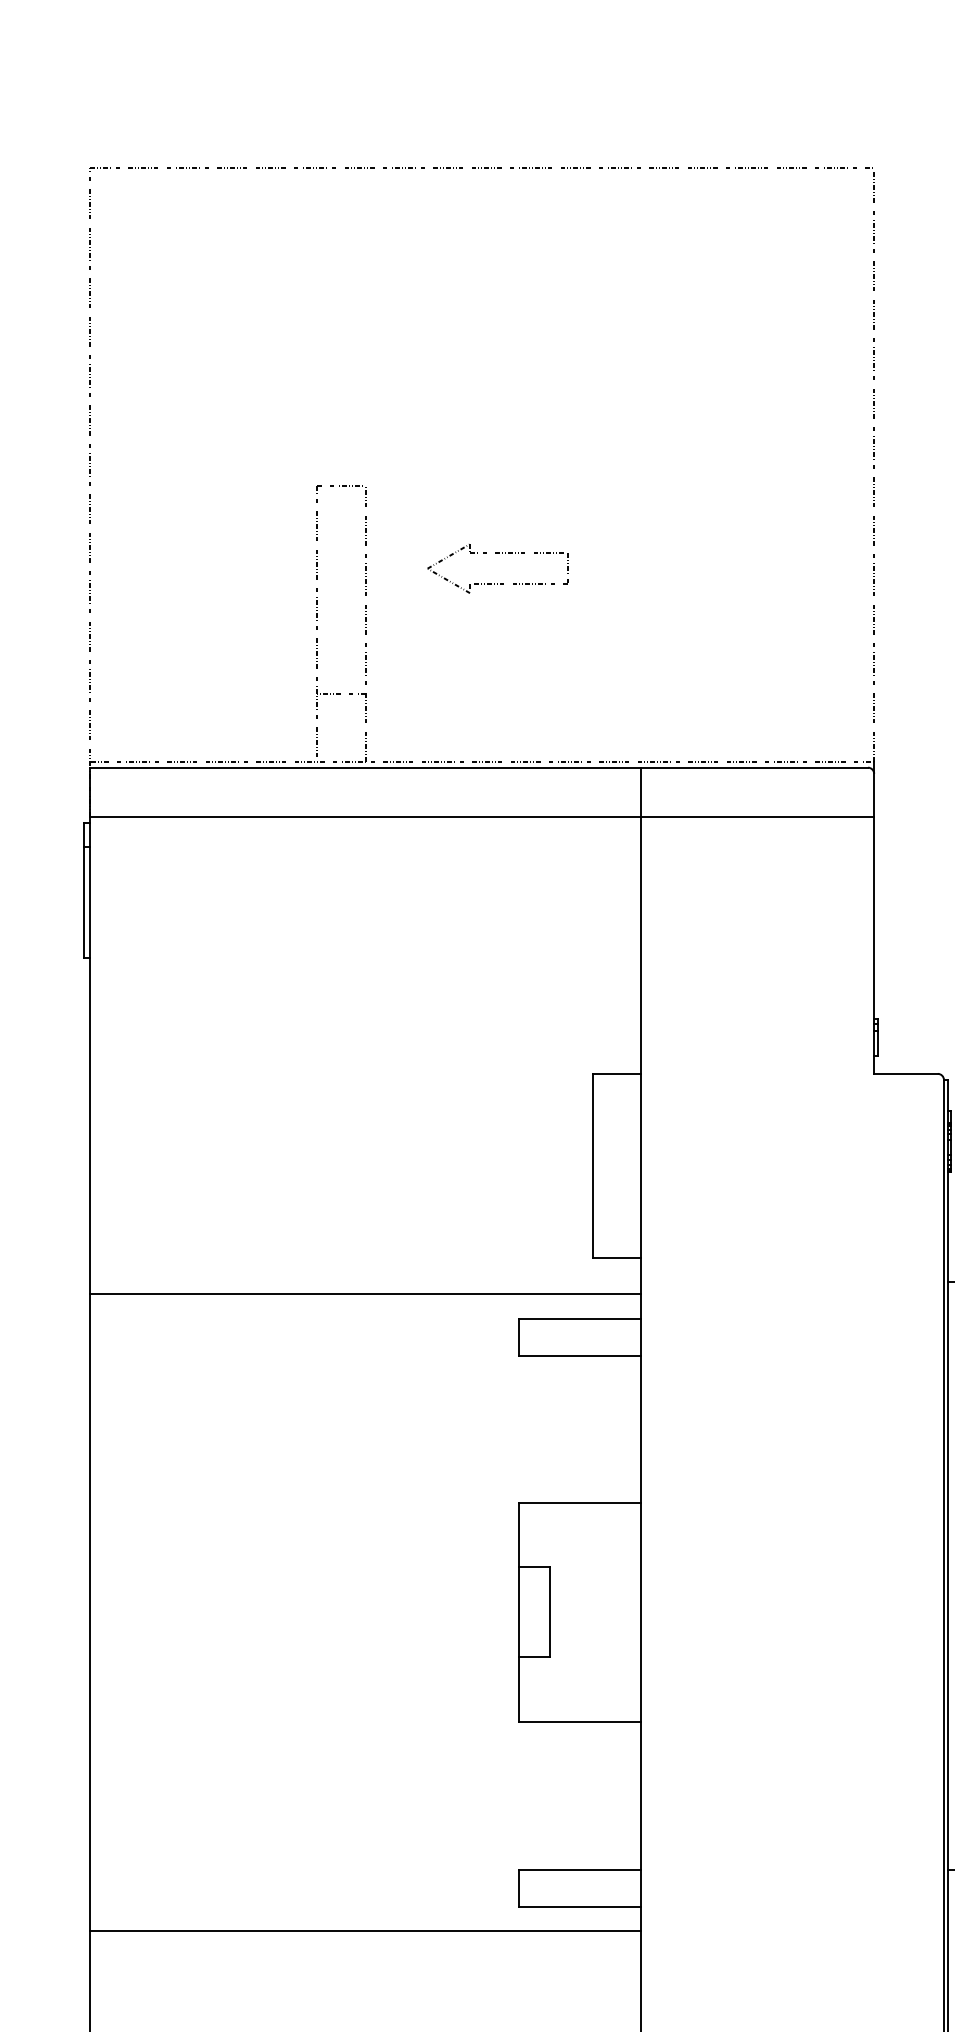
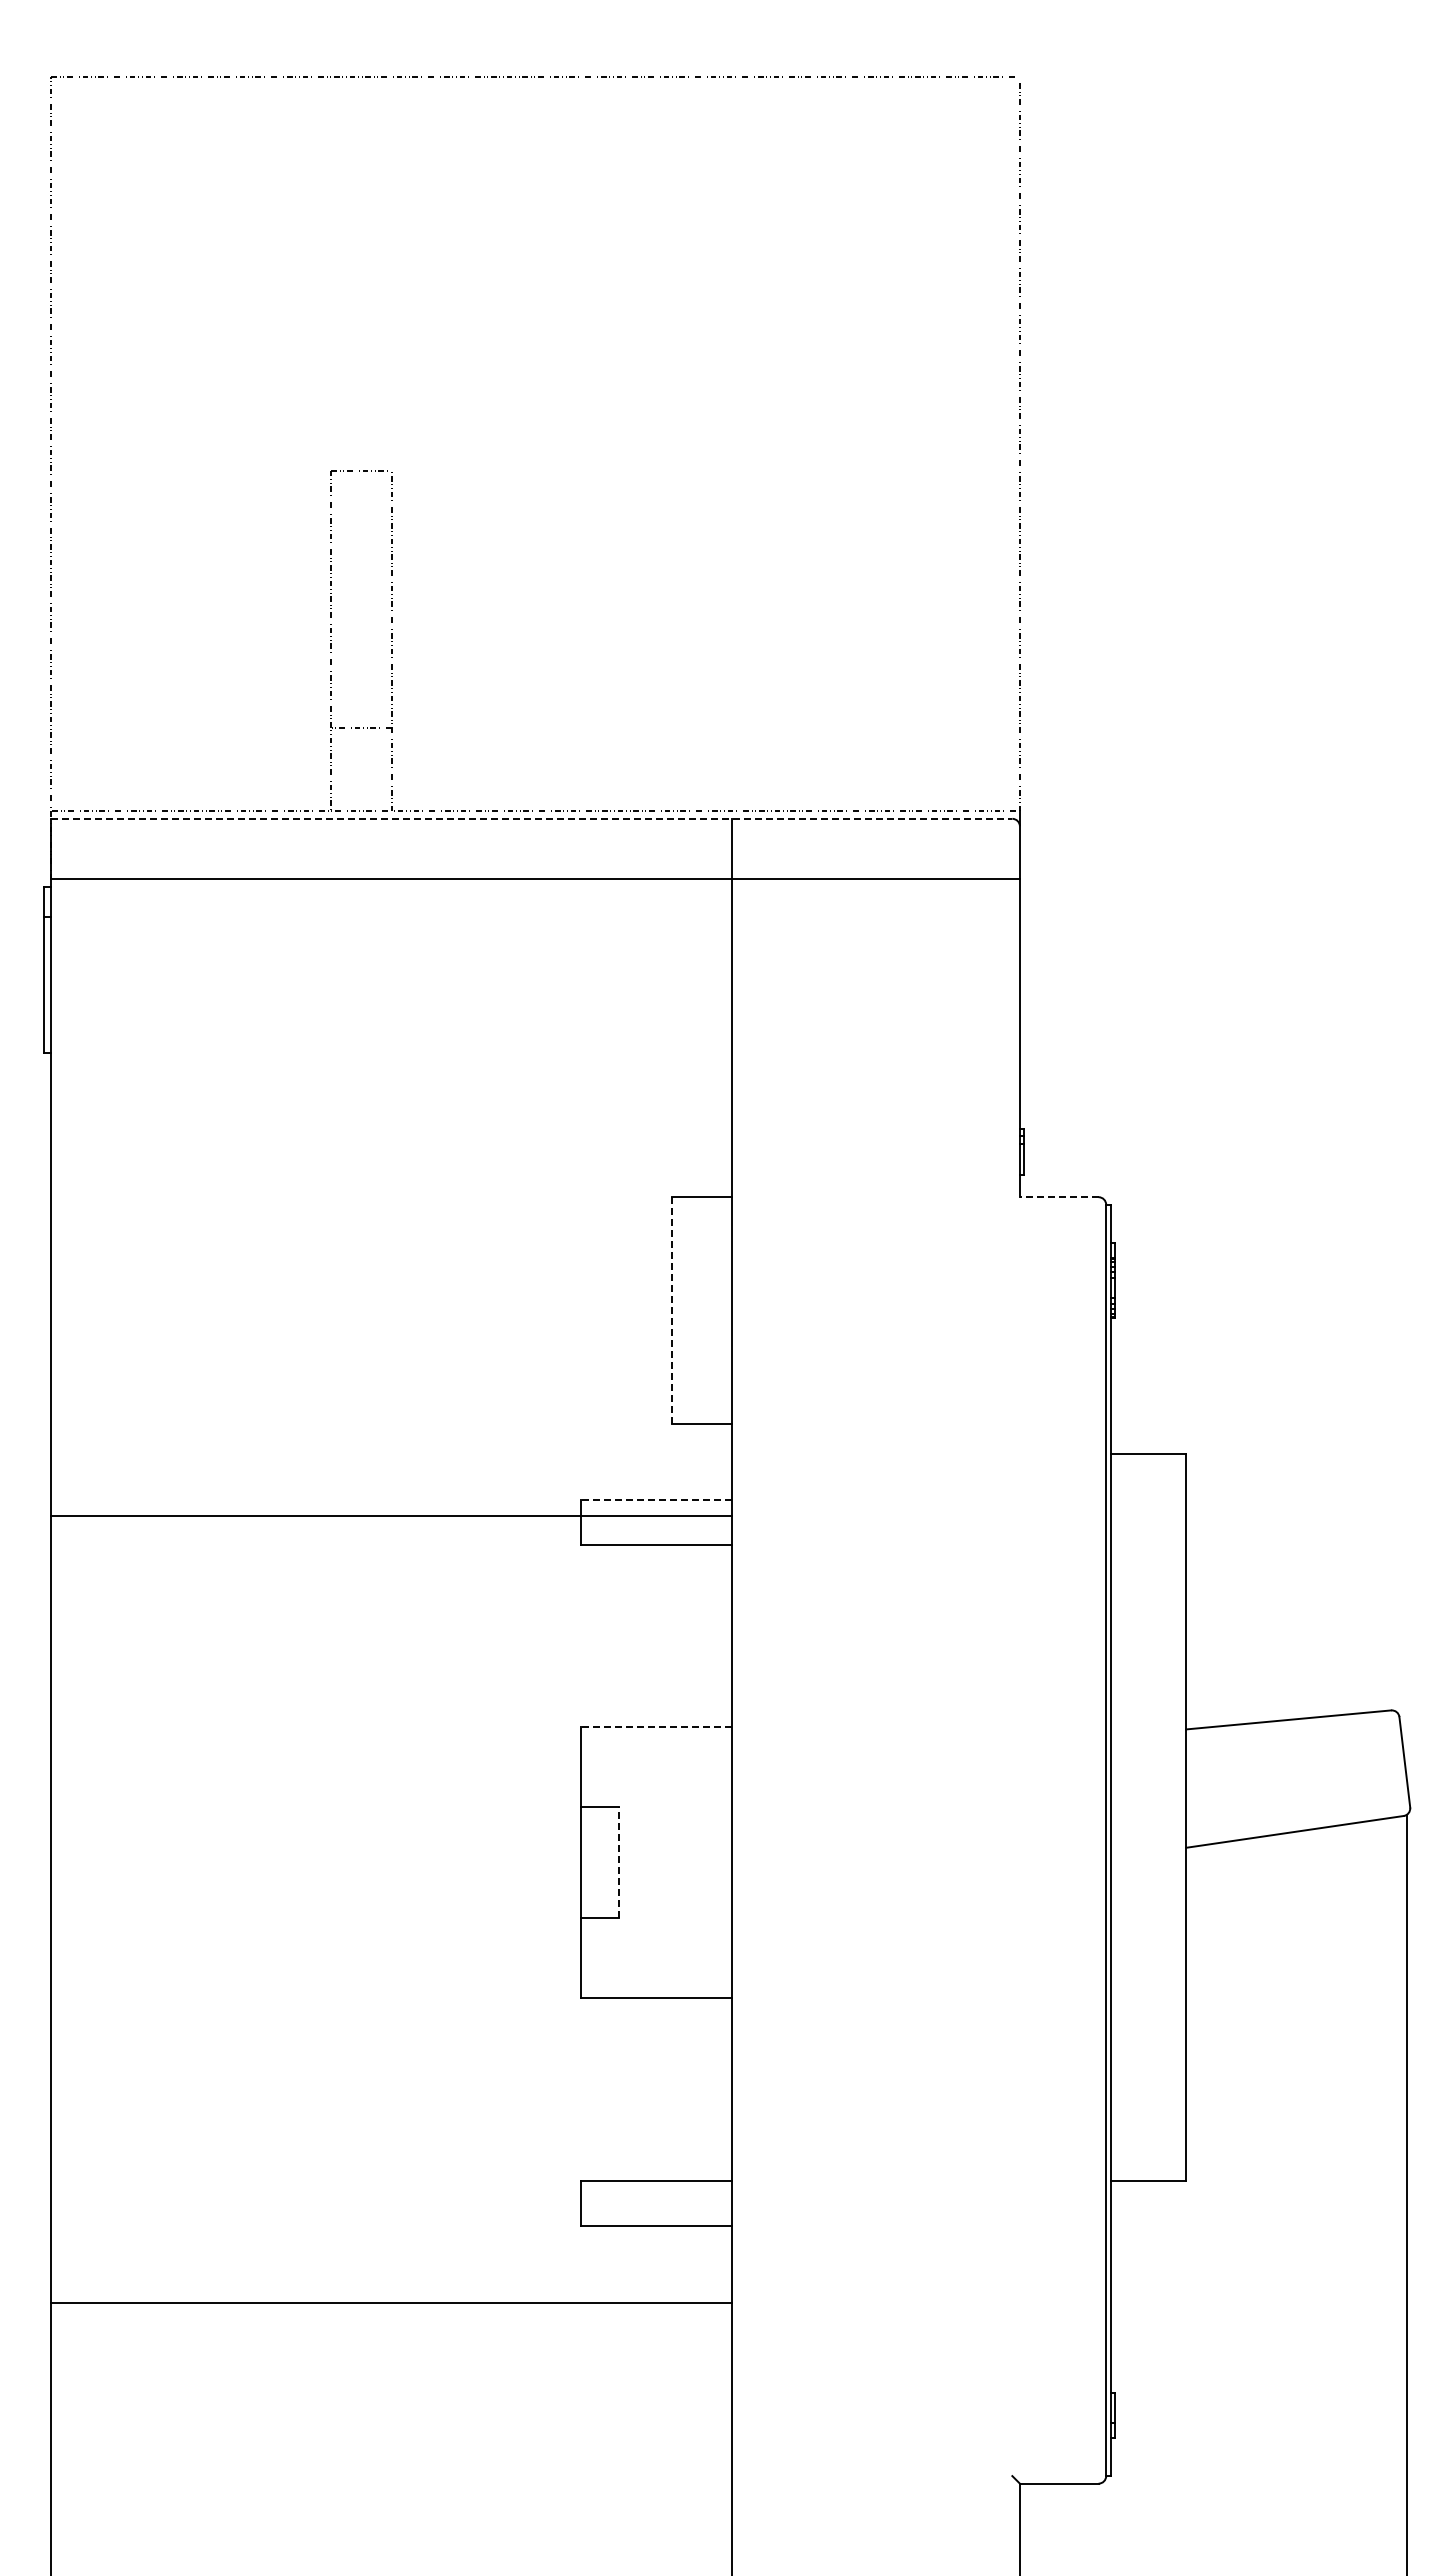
part: (497, 553) -> (554, 554), removed
line: (478, 767) -> (531, 818), solid -> dashed
line: (905, 1074) -> (1058, 1197), solid -> dashed
line: (592, 1165) -> (671, 1310), solid -> dashed
line: (365, 1294) -> (391, 1515), moved
line: (580, 1318) -> (656, 1499), solid -> dashed
line: (580, 1502) -> (656, 1726), solid -> dashed
line: (549, 1611) -> (618, 1861), solid -> dashed
line: (365, 1931) -> (391, 2302), moved

